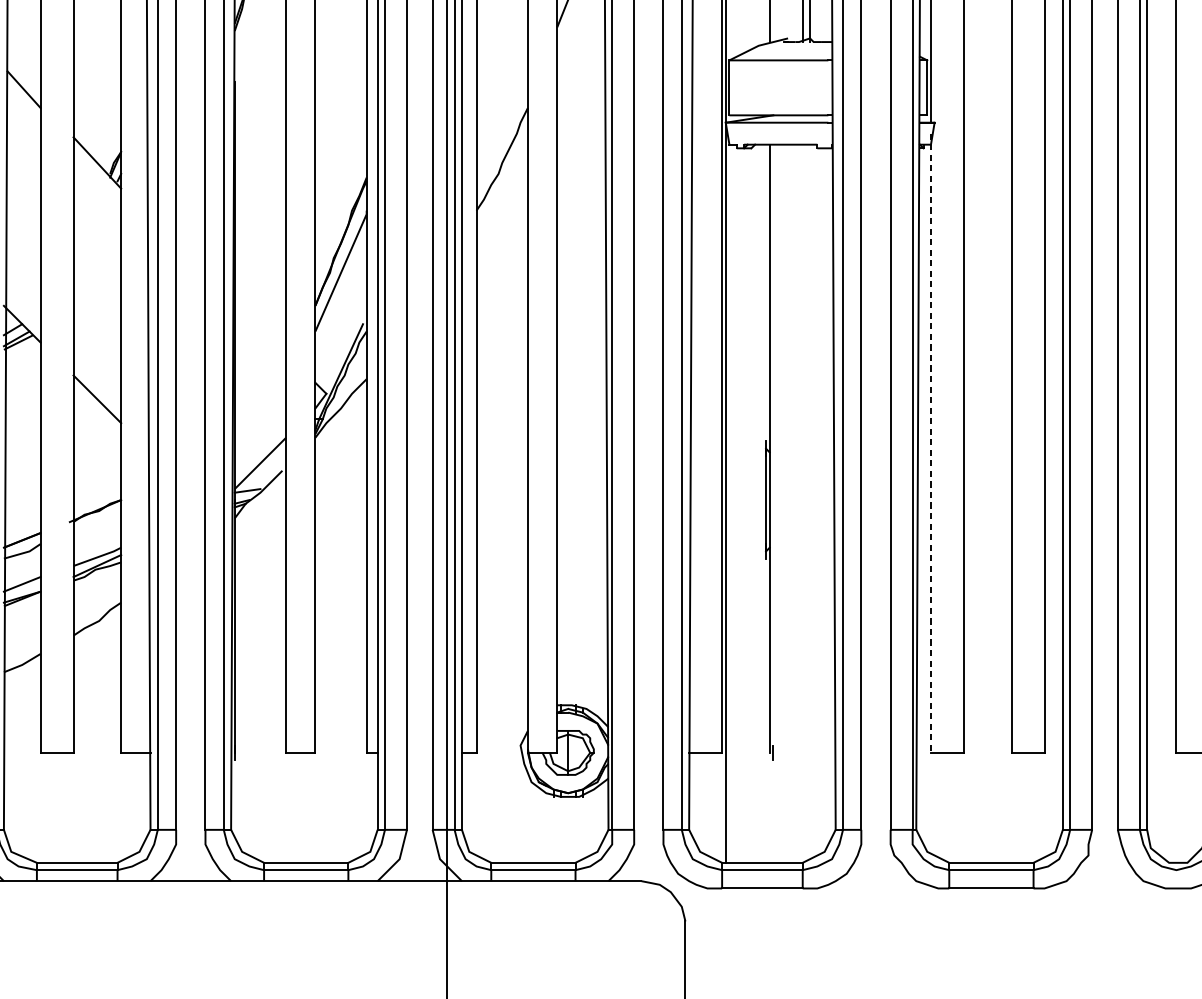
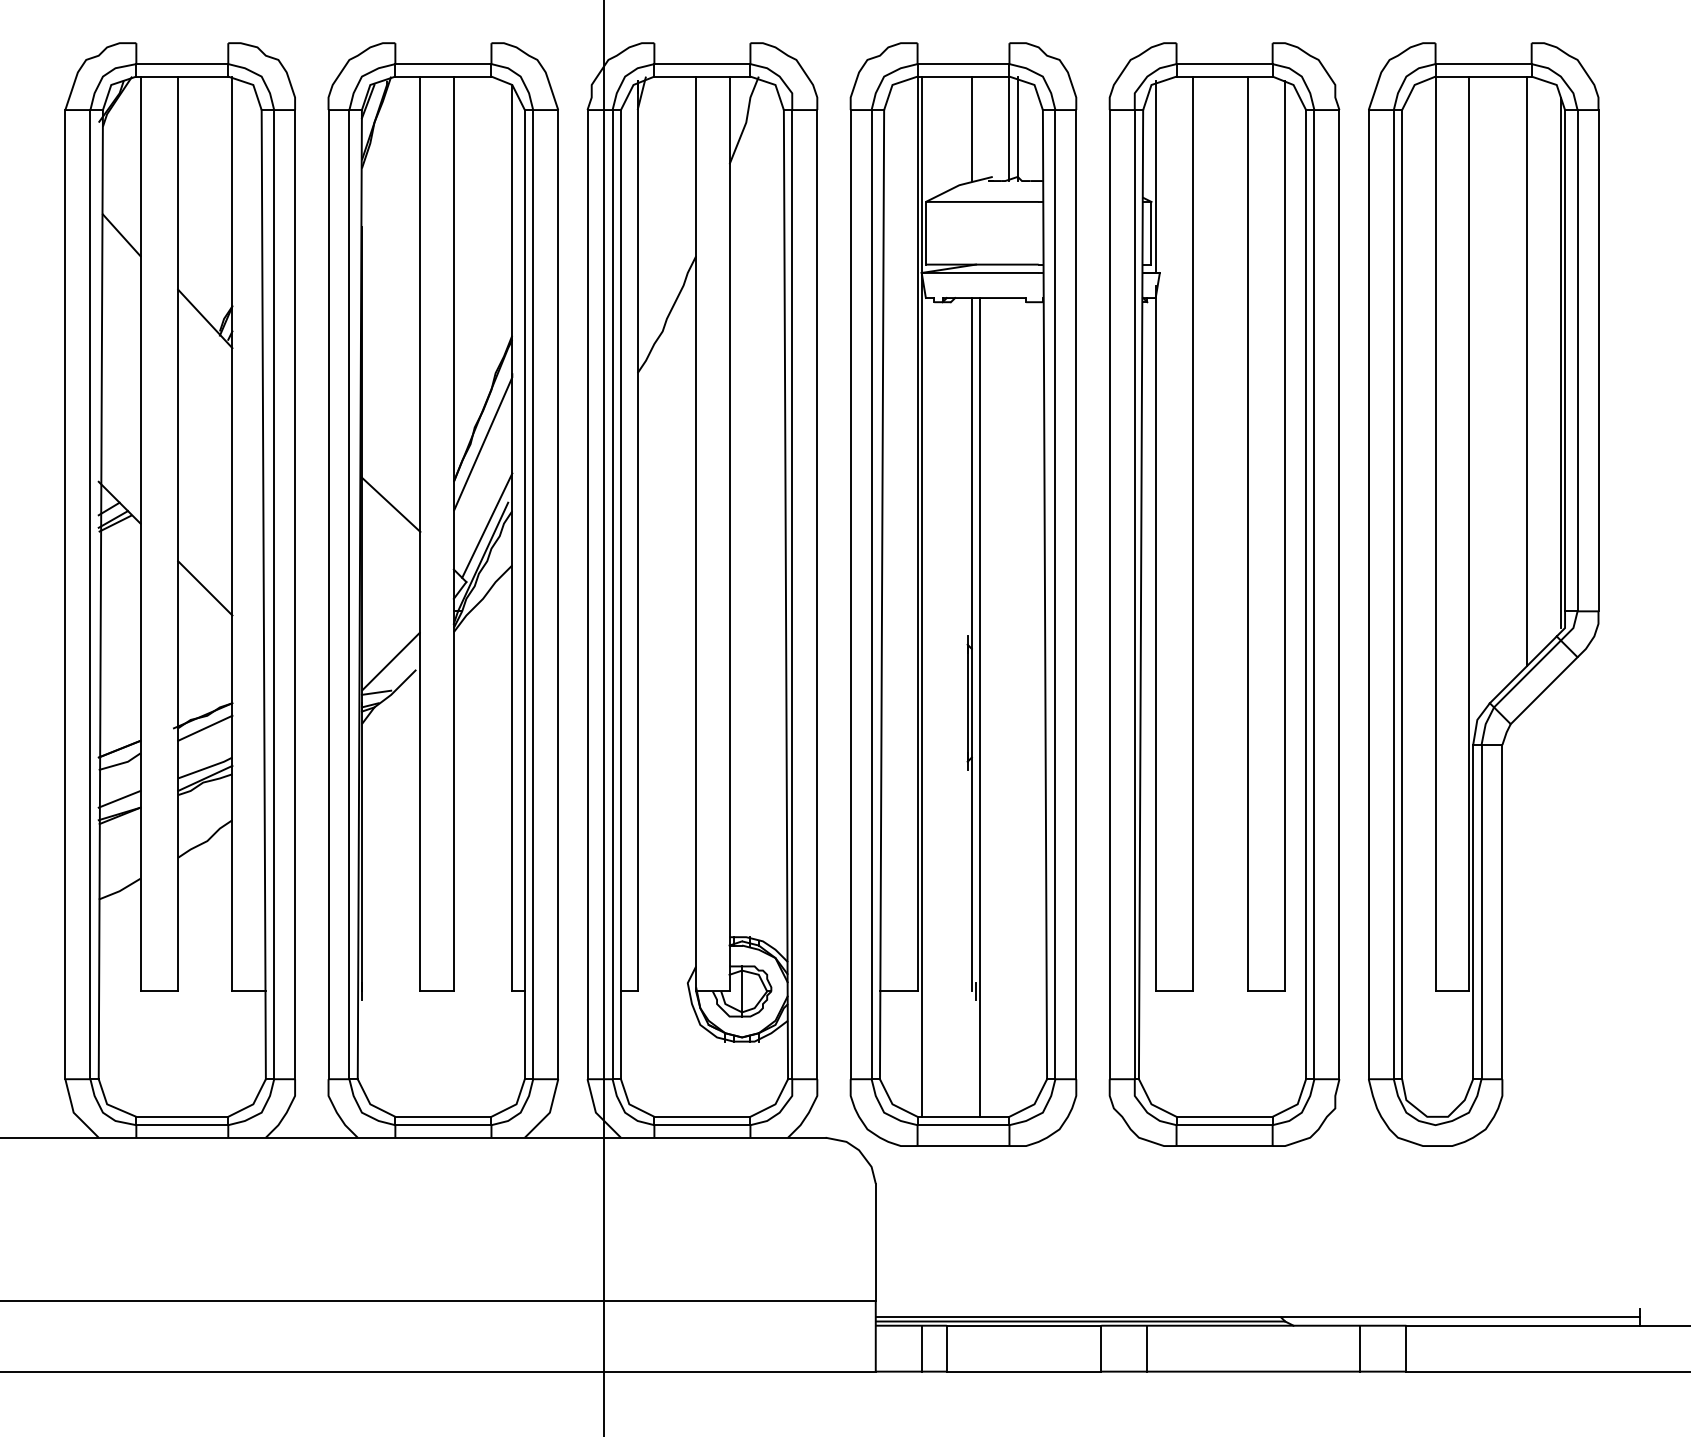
line: (259, 325) -> (390, 504), added
line: (344, 344) -> (487, 525), added
line: (930, 443) -> (1155, 638), dashed -> solid
line: (777, 503) -> (980, 707), added
line: (97, 521) -> (205, 727), added

